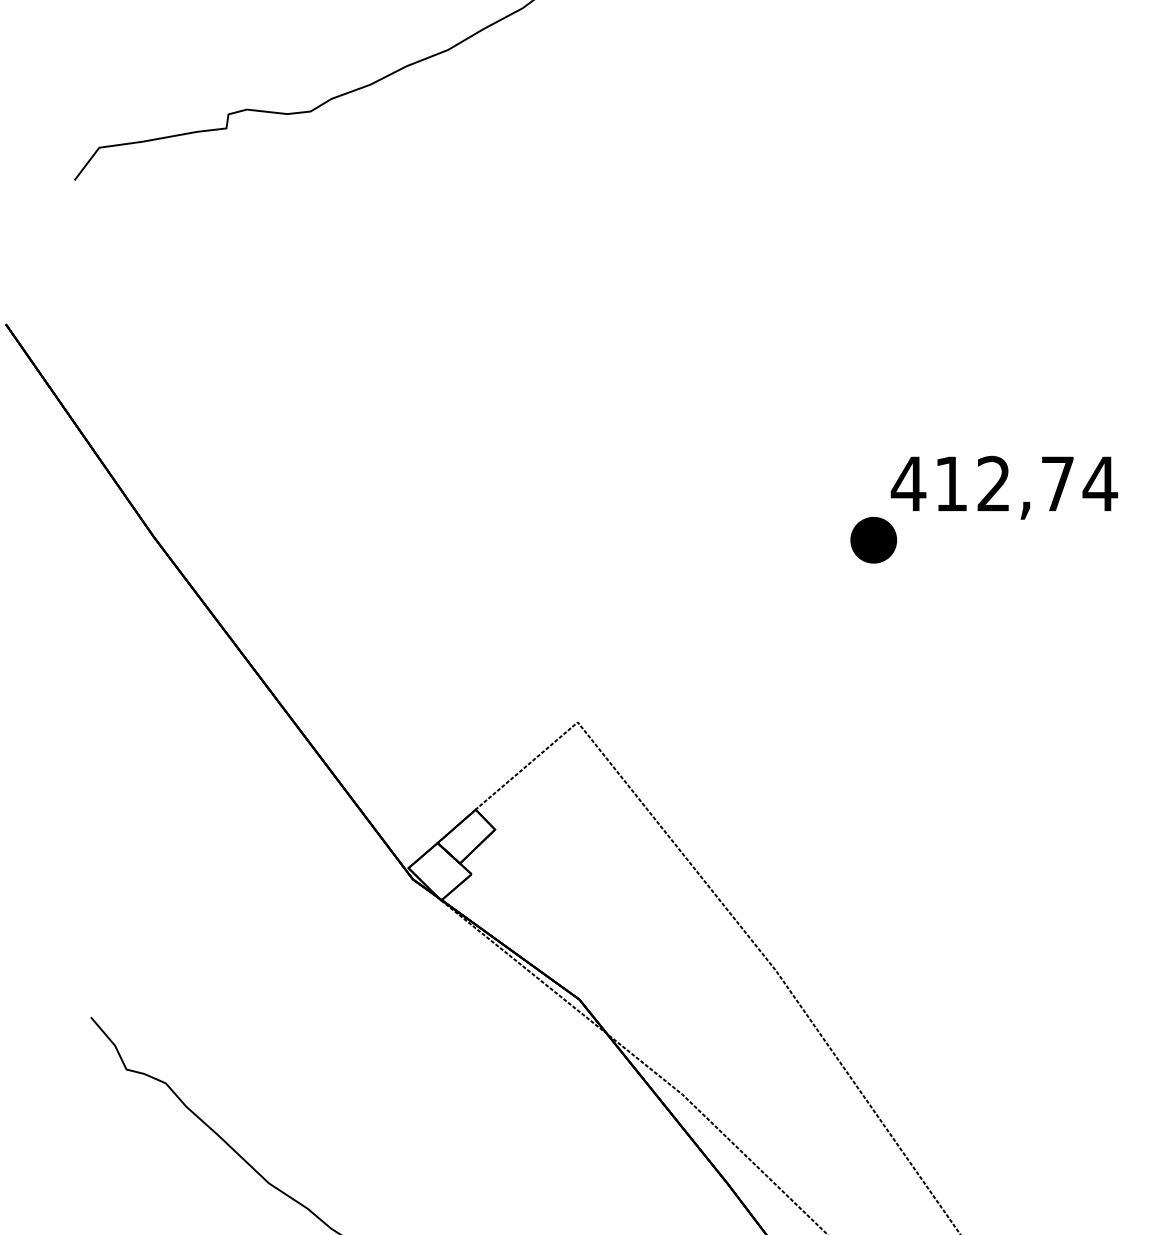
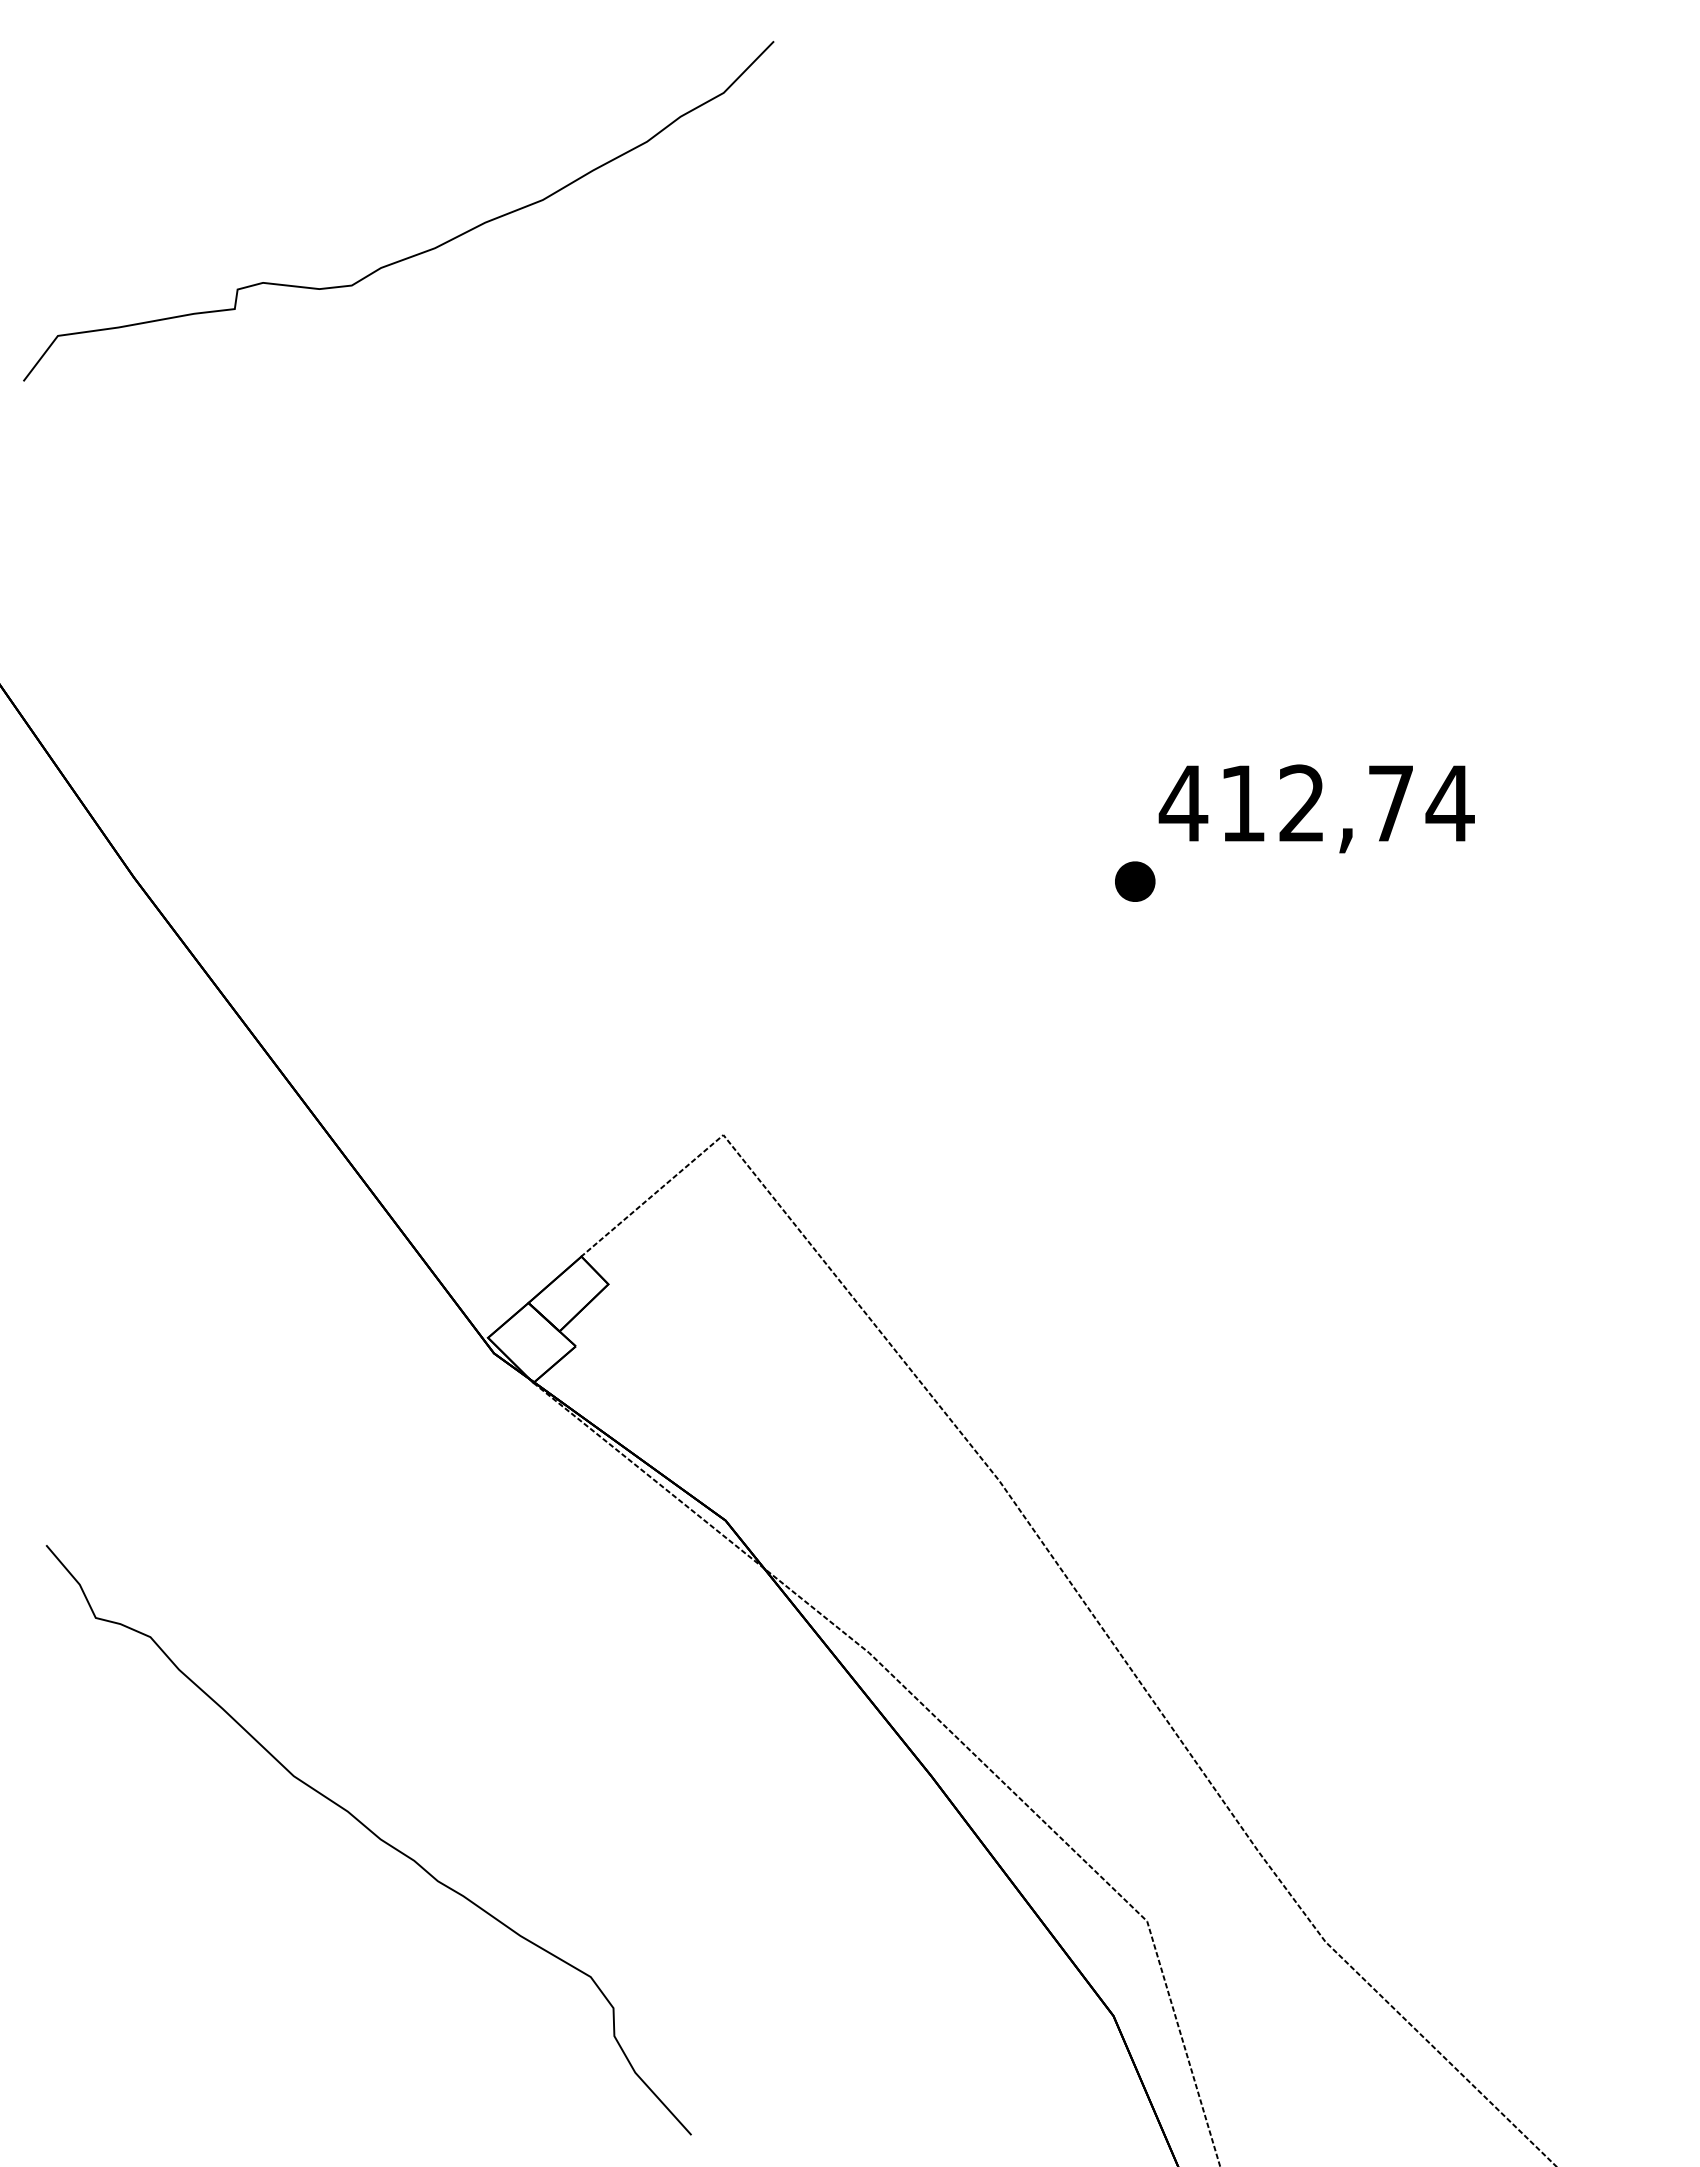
part: (874, 540) -> (1135, 881), size x0.62

